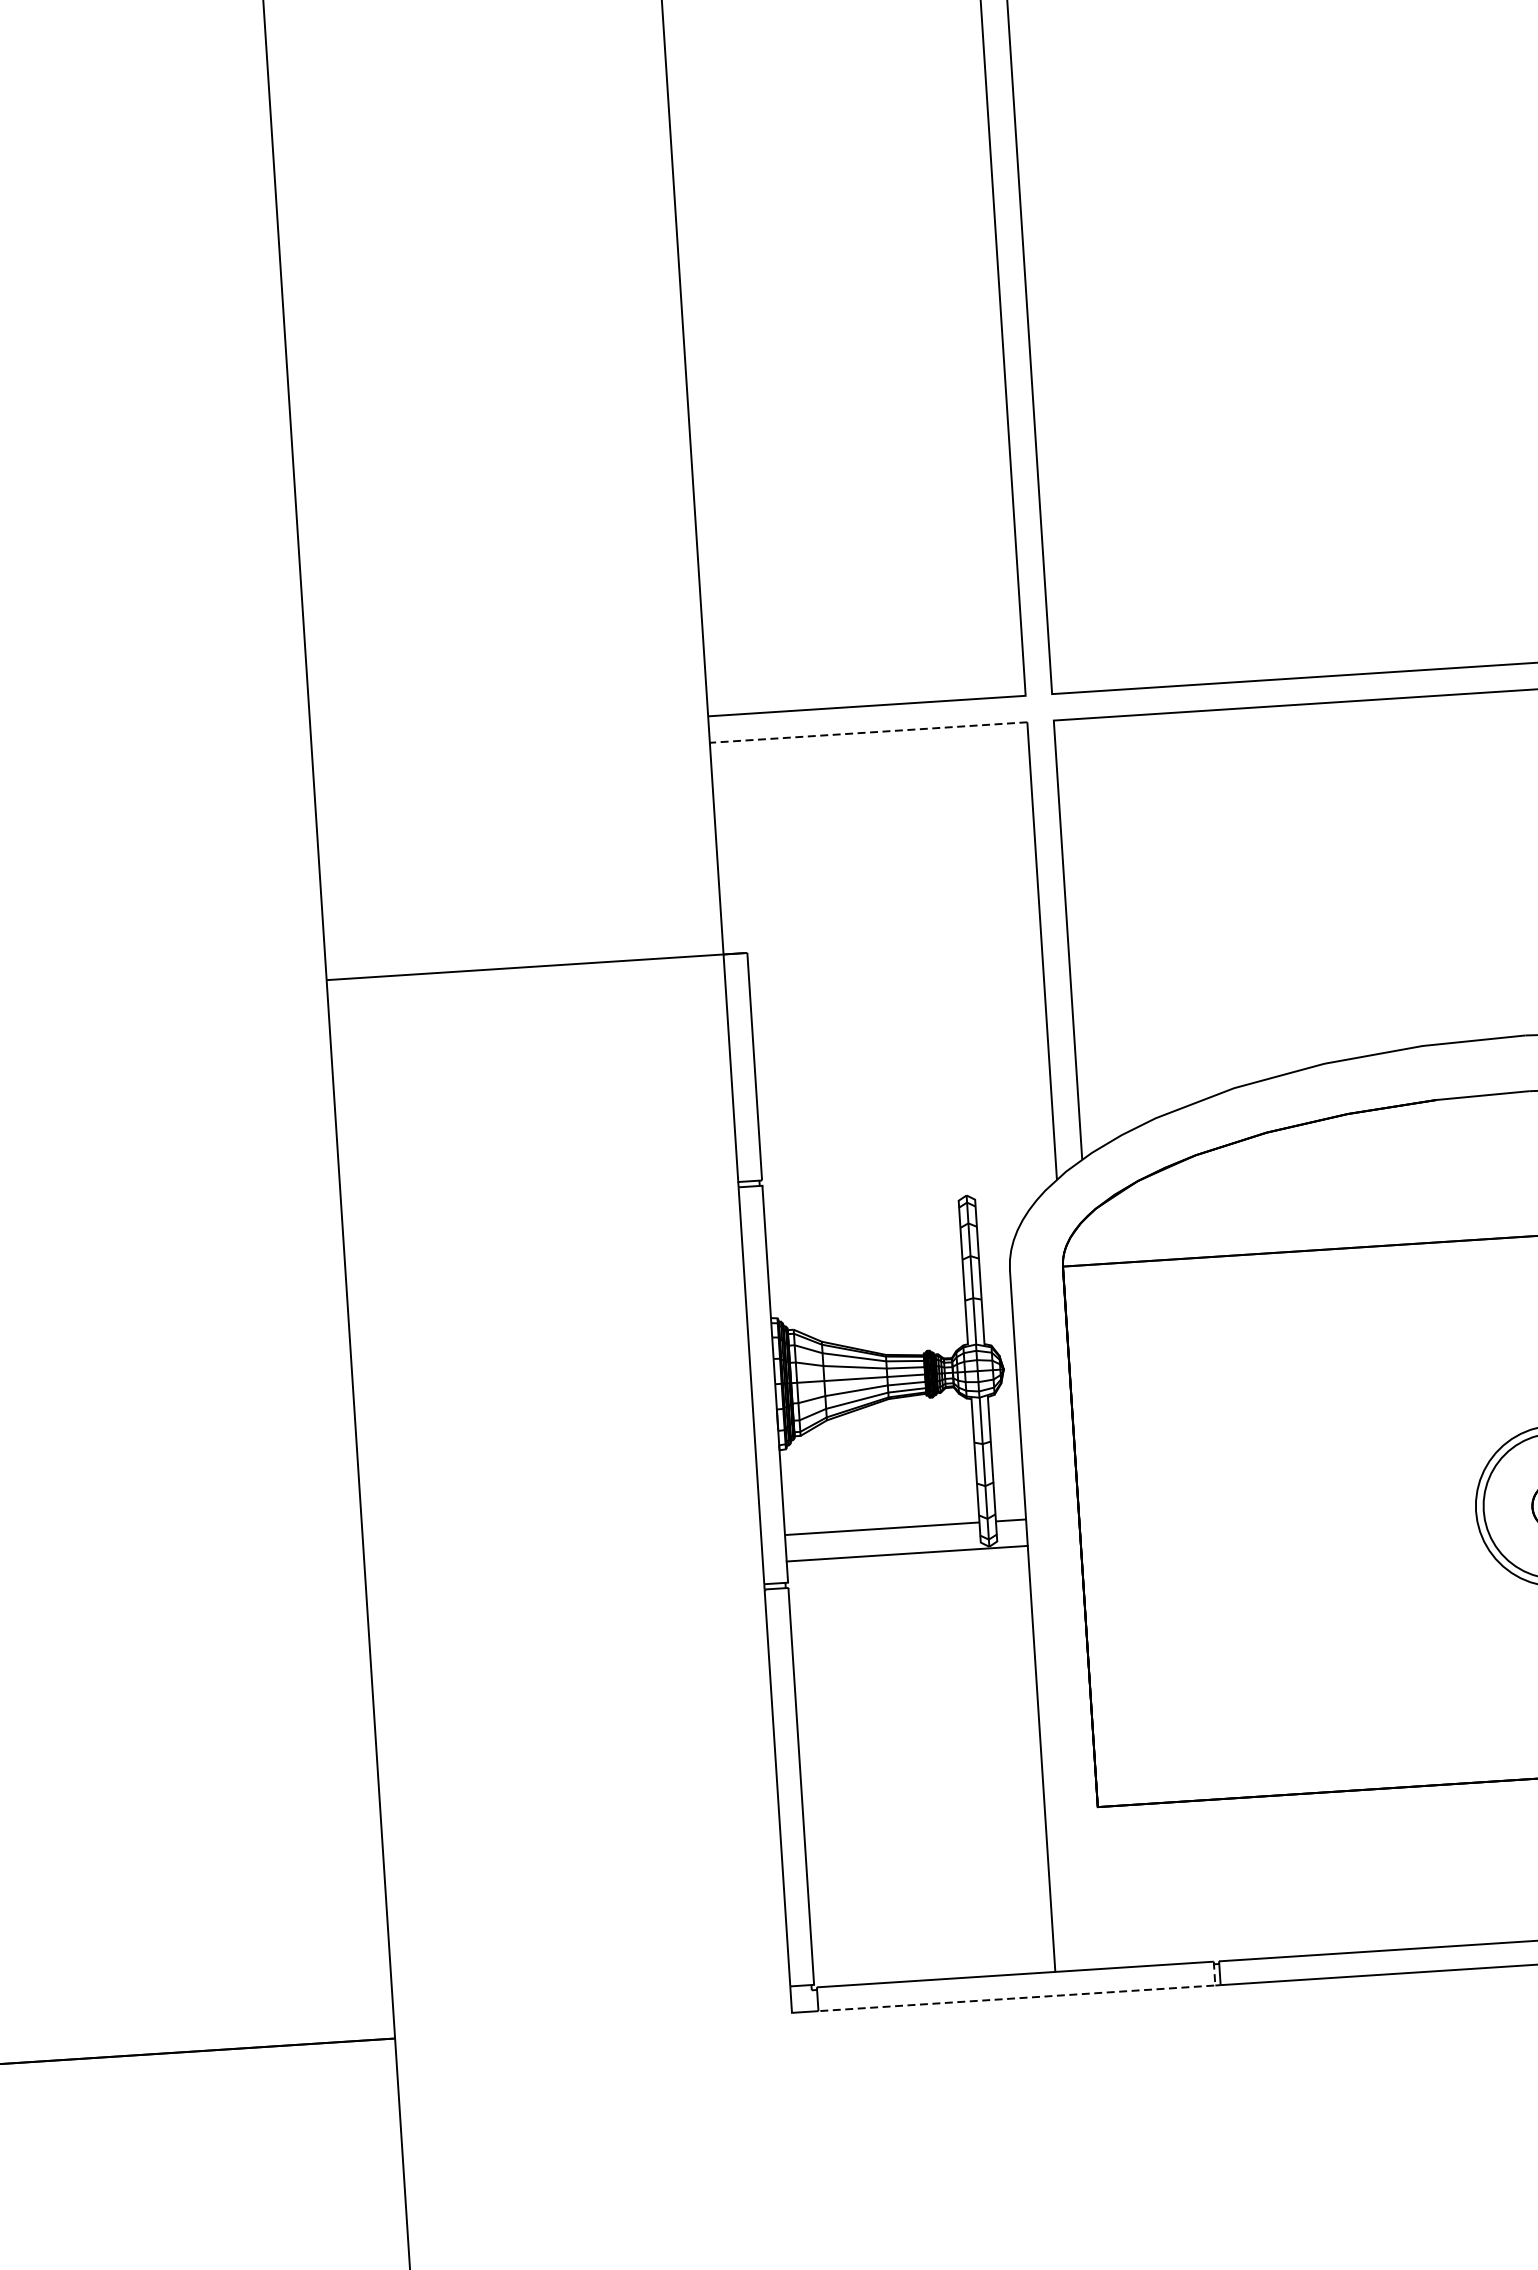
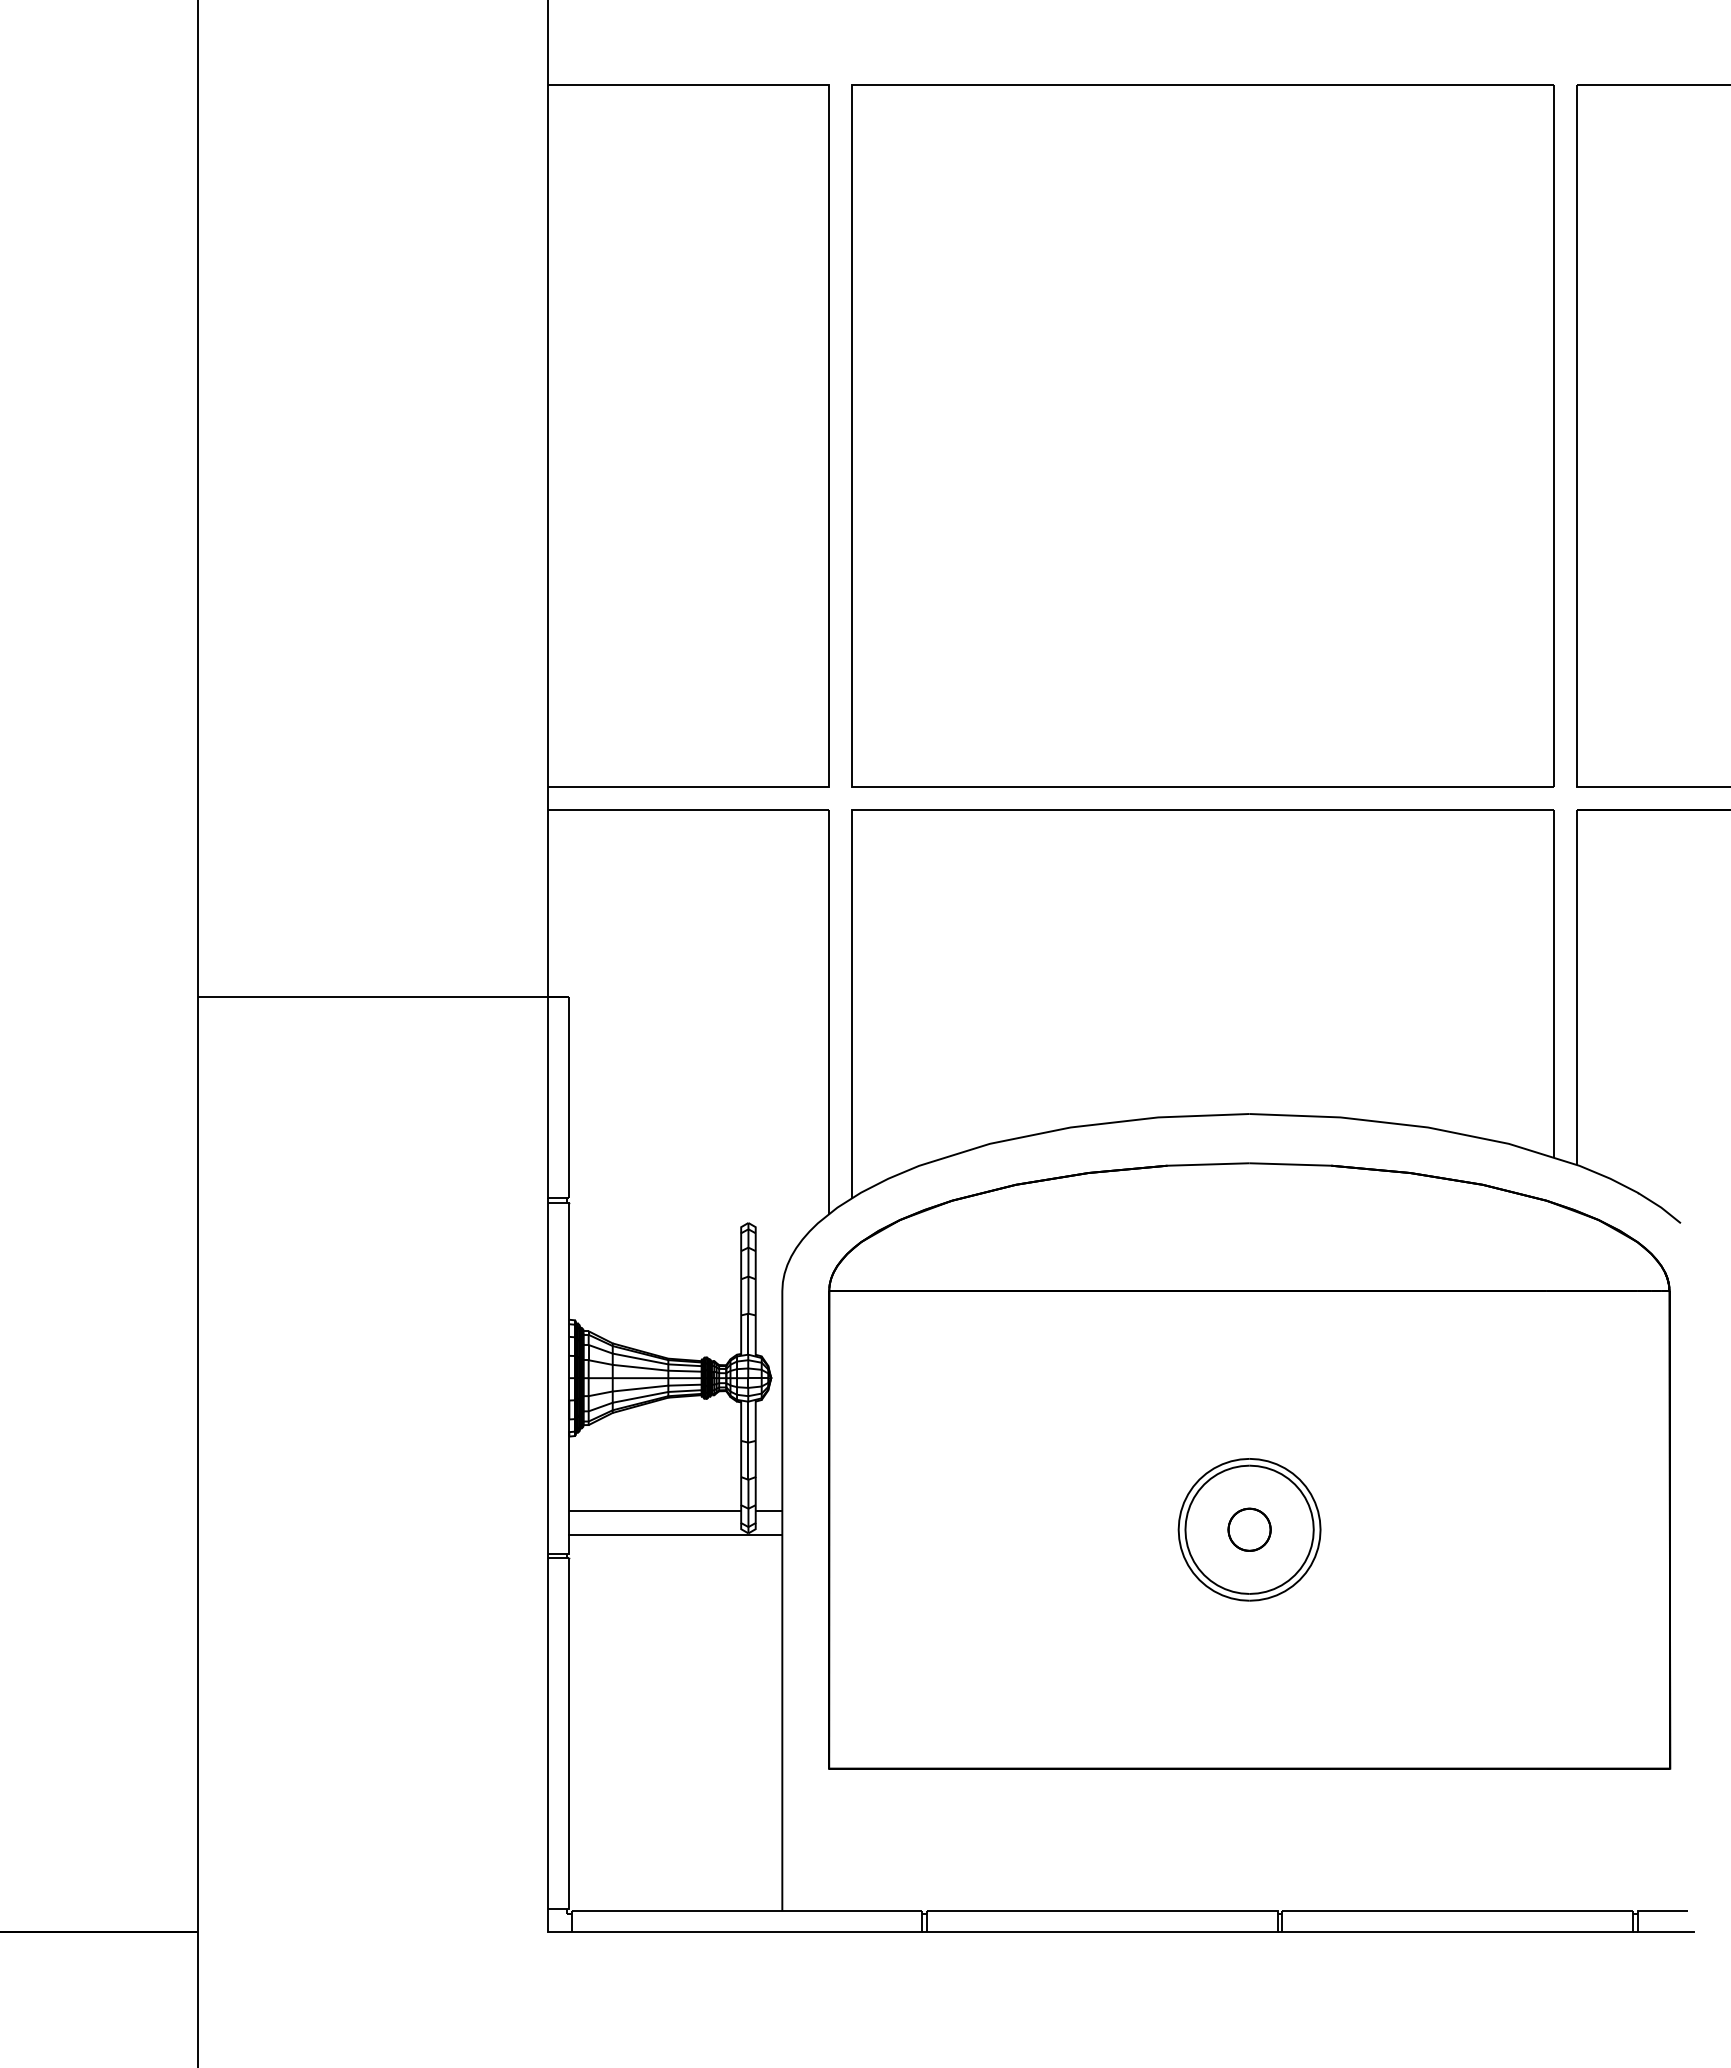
line: (868, 732) -> (688, 810), dashed -> solid
line: (1029, 1997) -> (758, 1932), dashed -> solid

